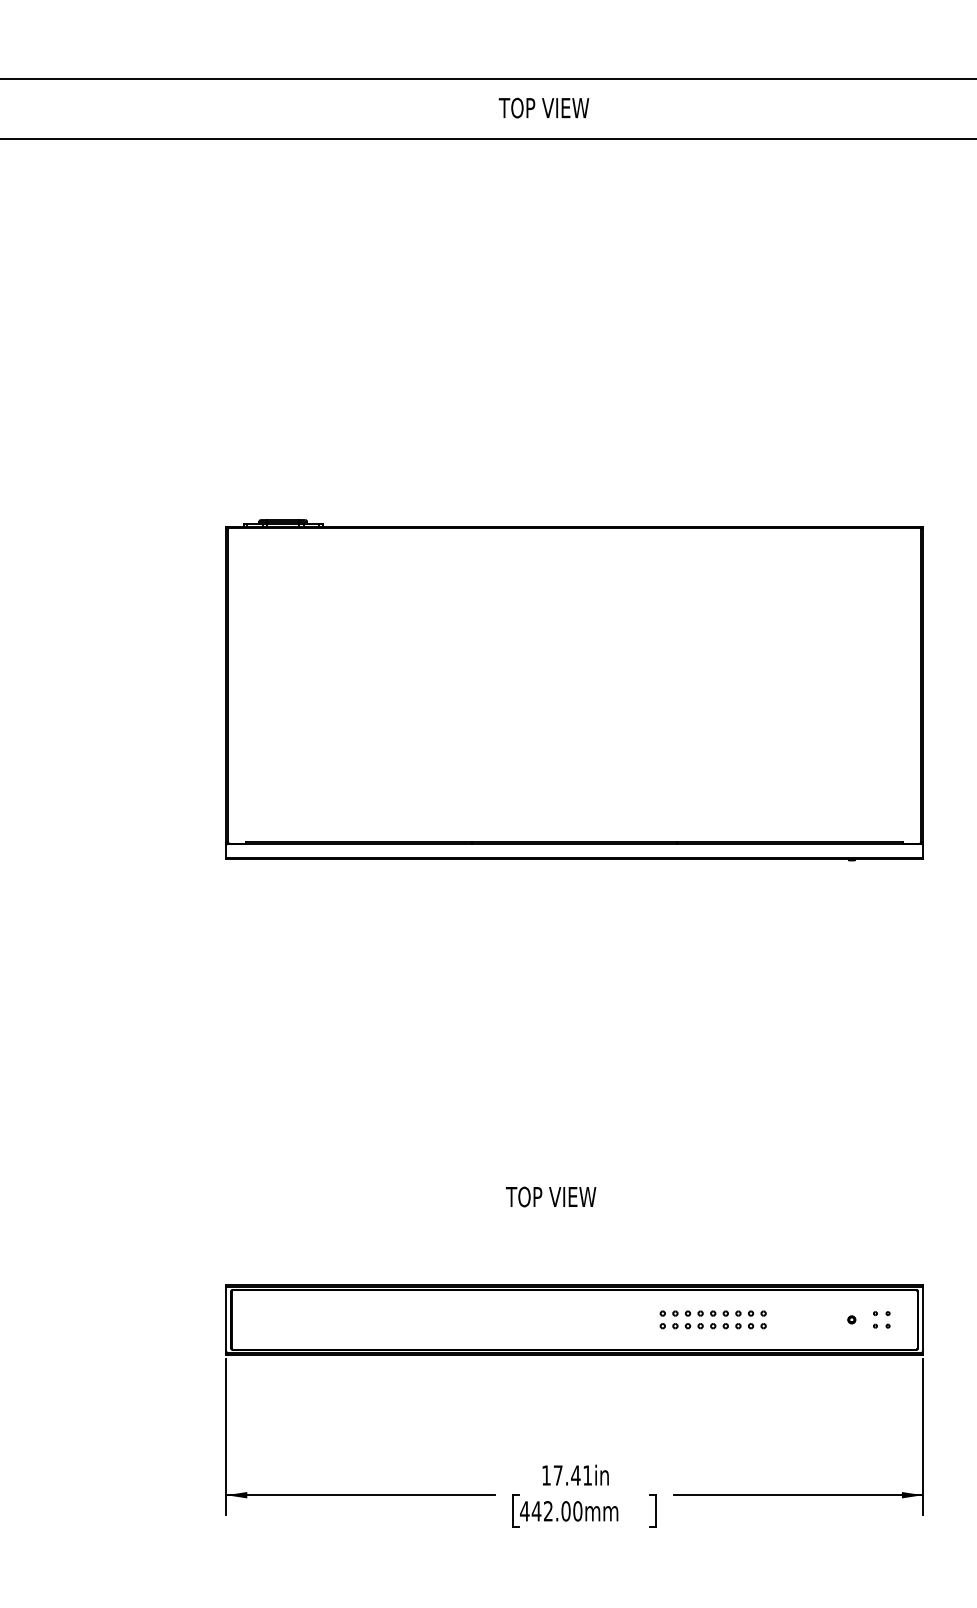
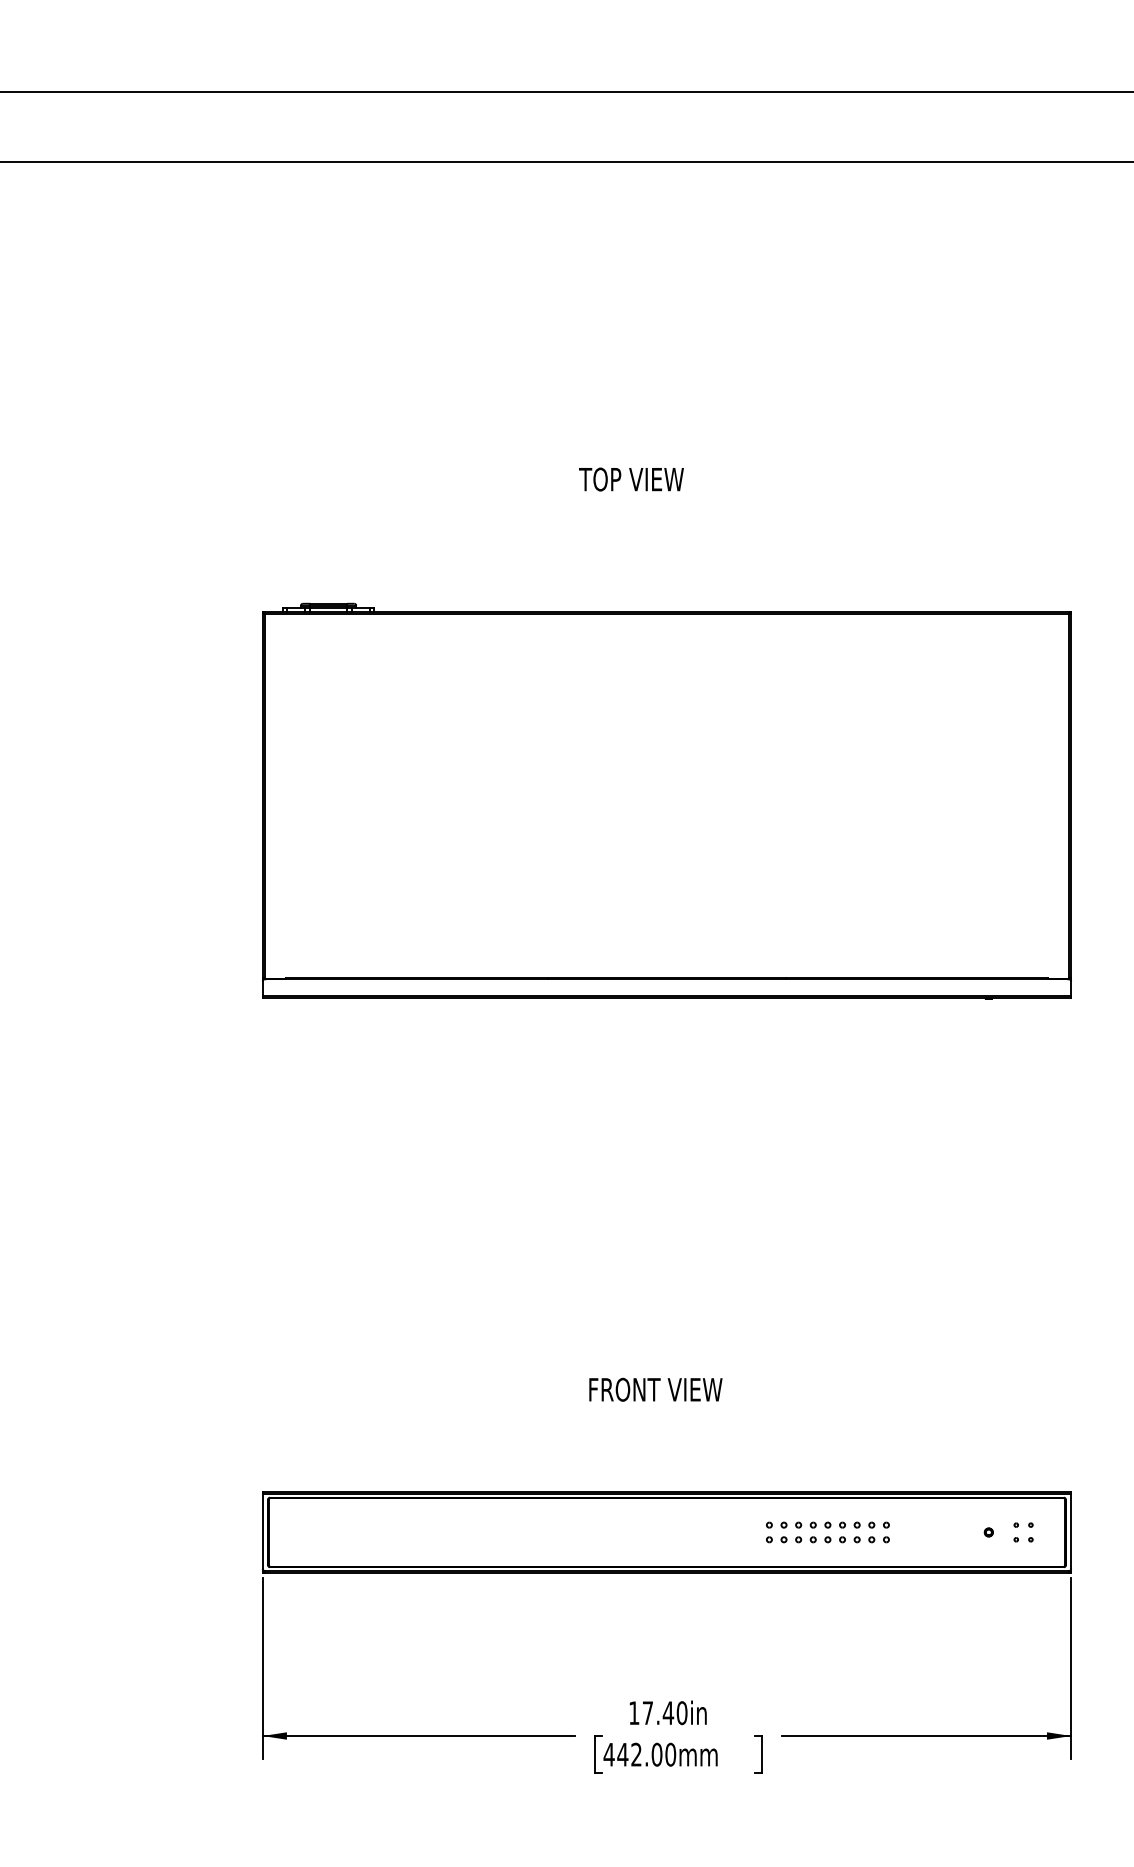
text: (544, 108) -> (631, 479), moved
text: (563, 1196) -> (654, 1389), TOP VIEW -> FRONT VIEW
text: (587, 1475) -> (681, 1713), 17.41in -> 17.40in

